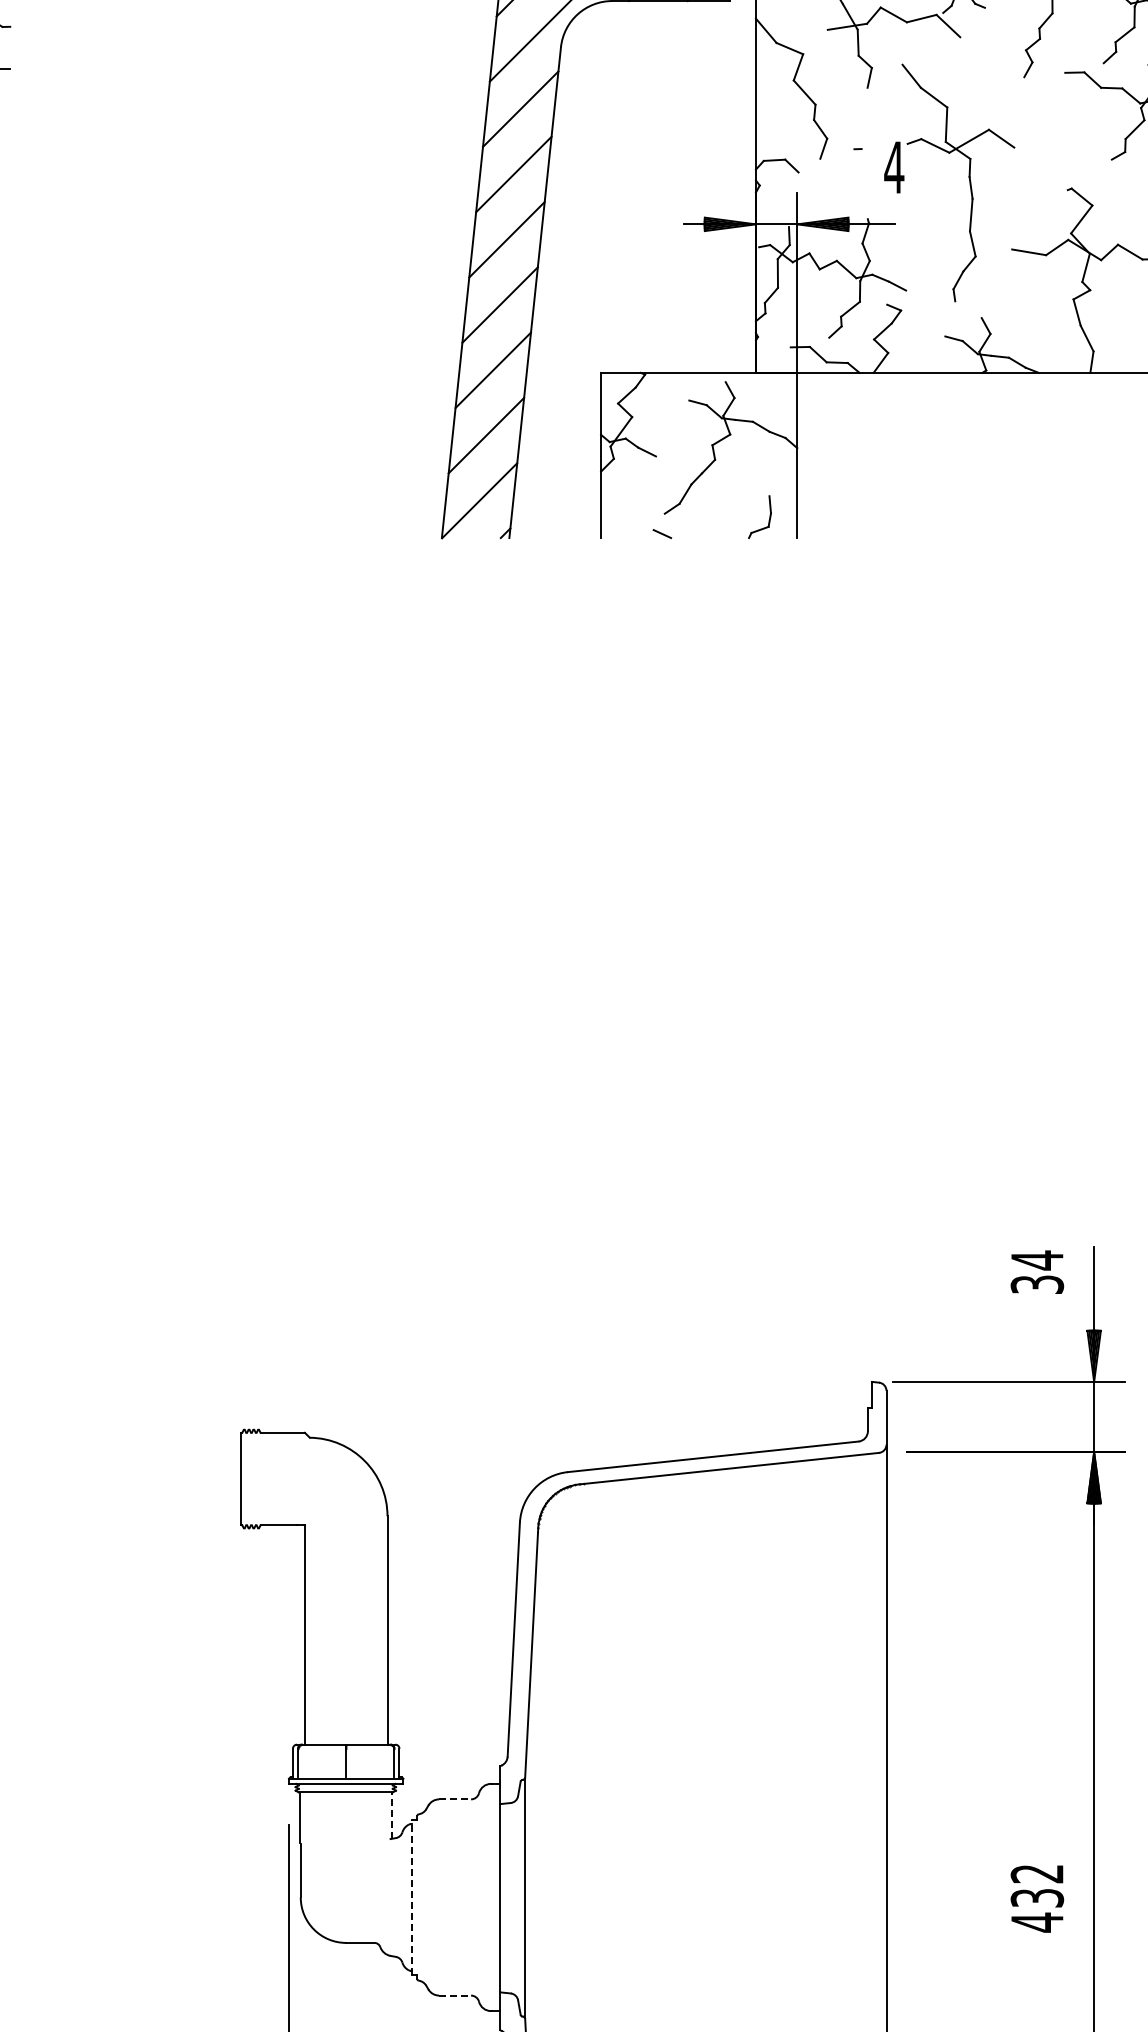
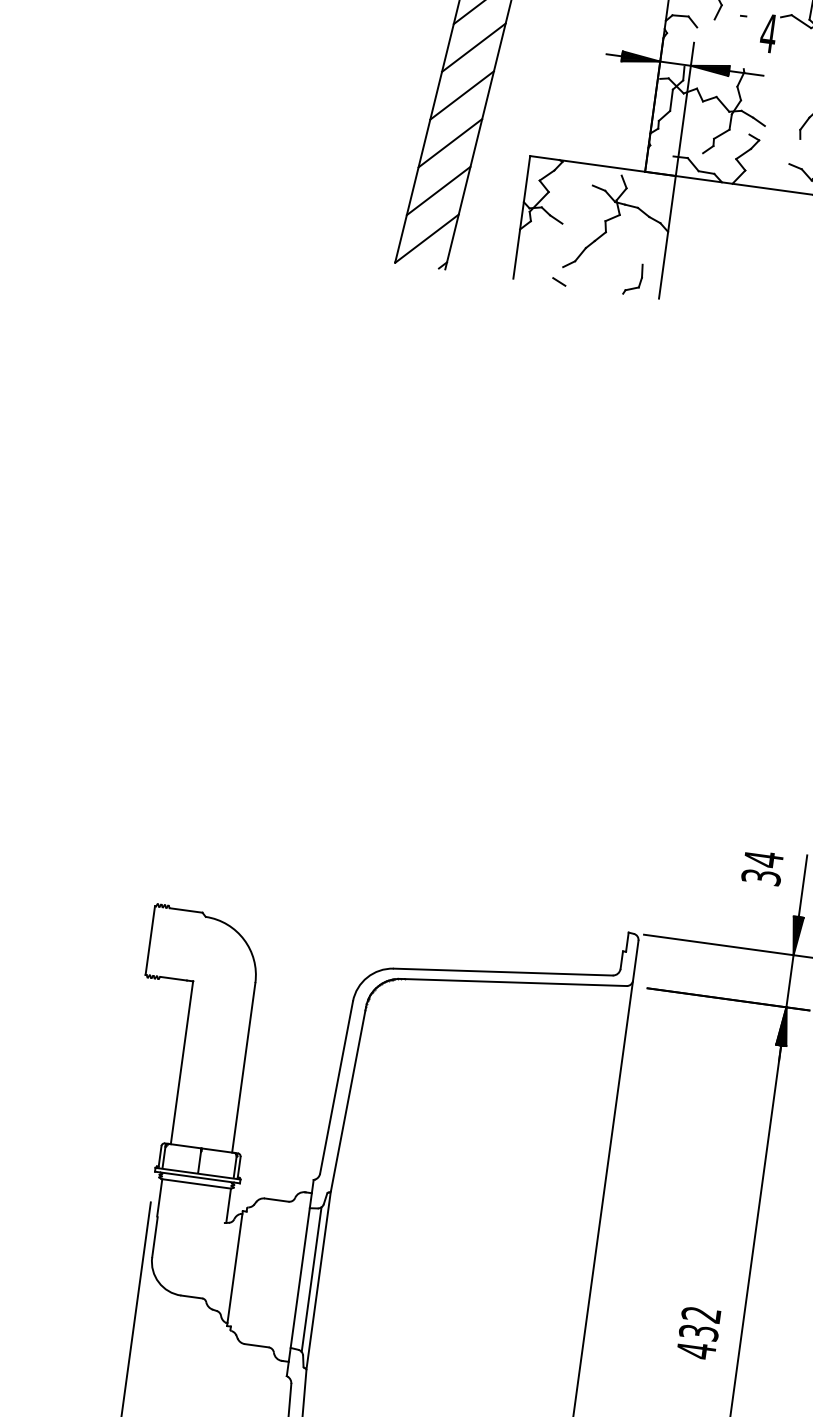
line: (455, 1799) -> (277, 1200), dashed -> solid
line: (392, 1815) -> (228, 1205), dashed -> solid
line: (412, 1896) -> (235, 1267), dashed -> solid
line: (515, 1897) -> (311, 1279), added
line: (455, 1995) -> (257, 1345), dashed -> solid

